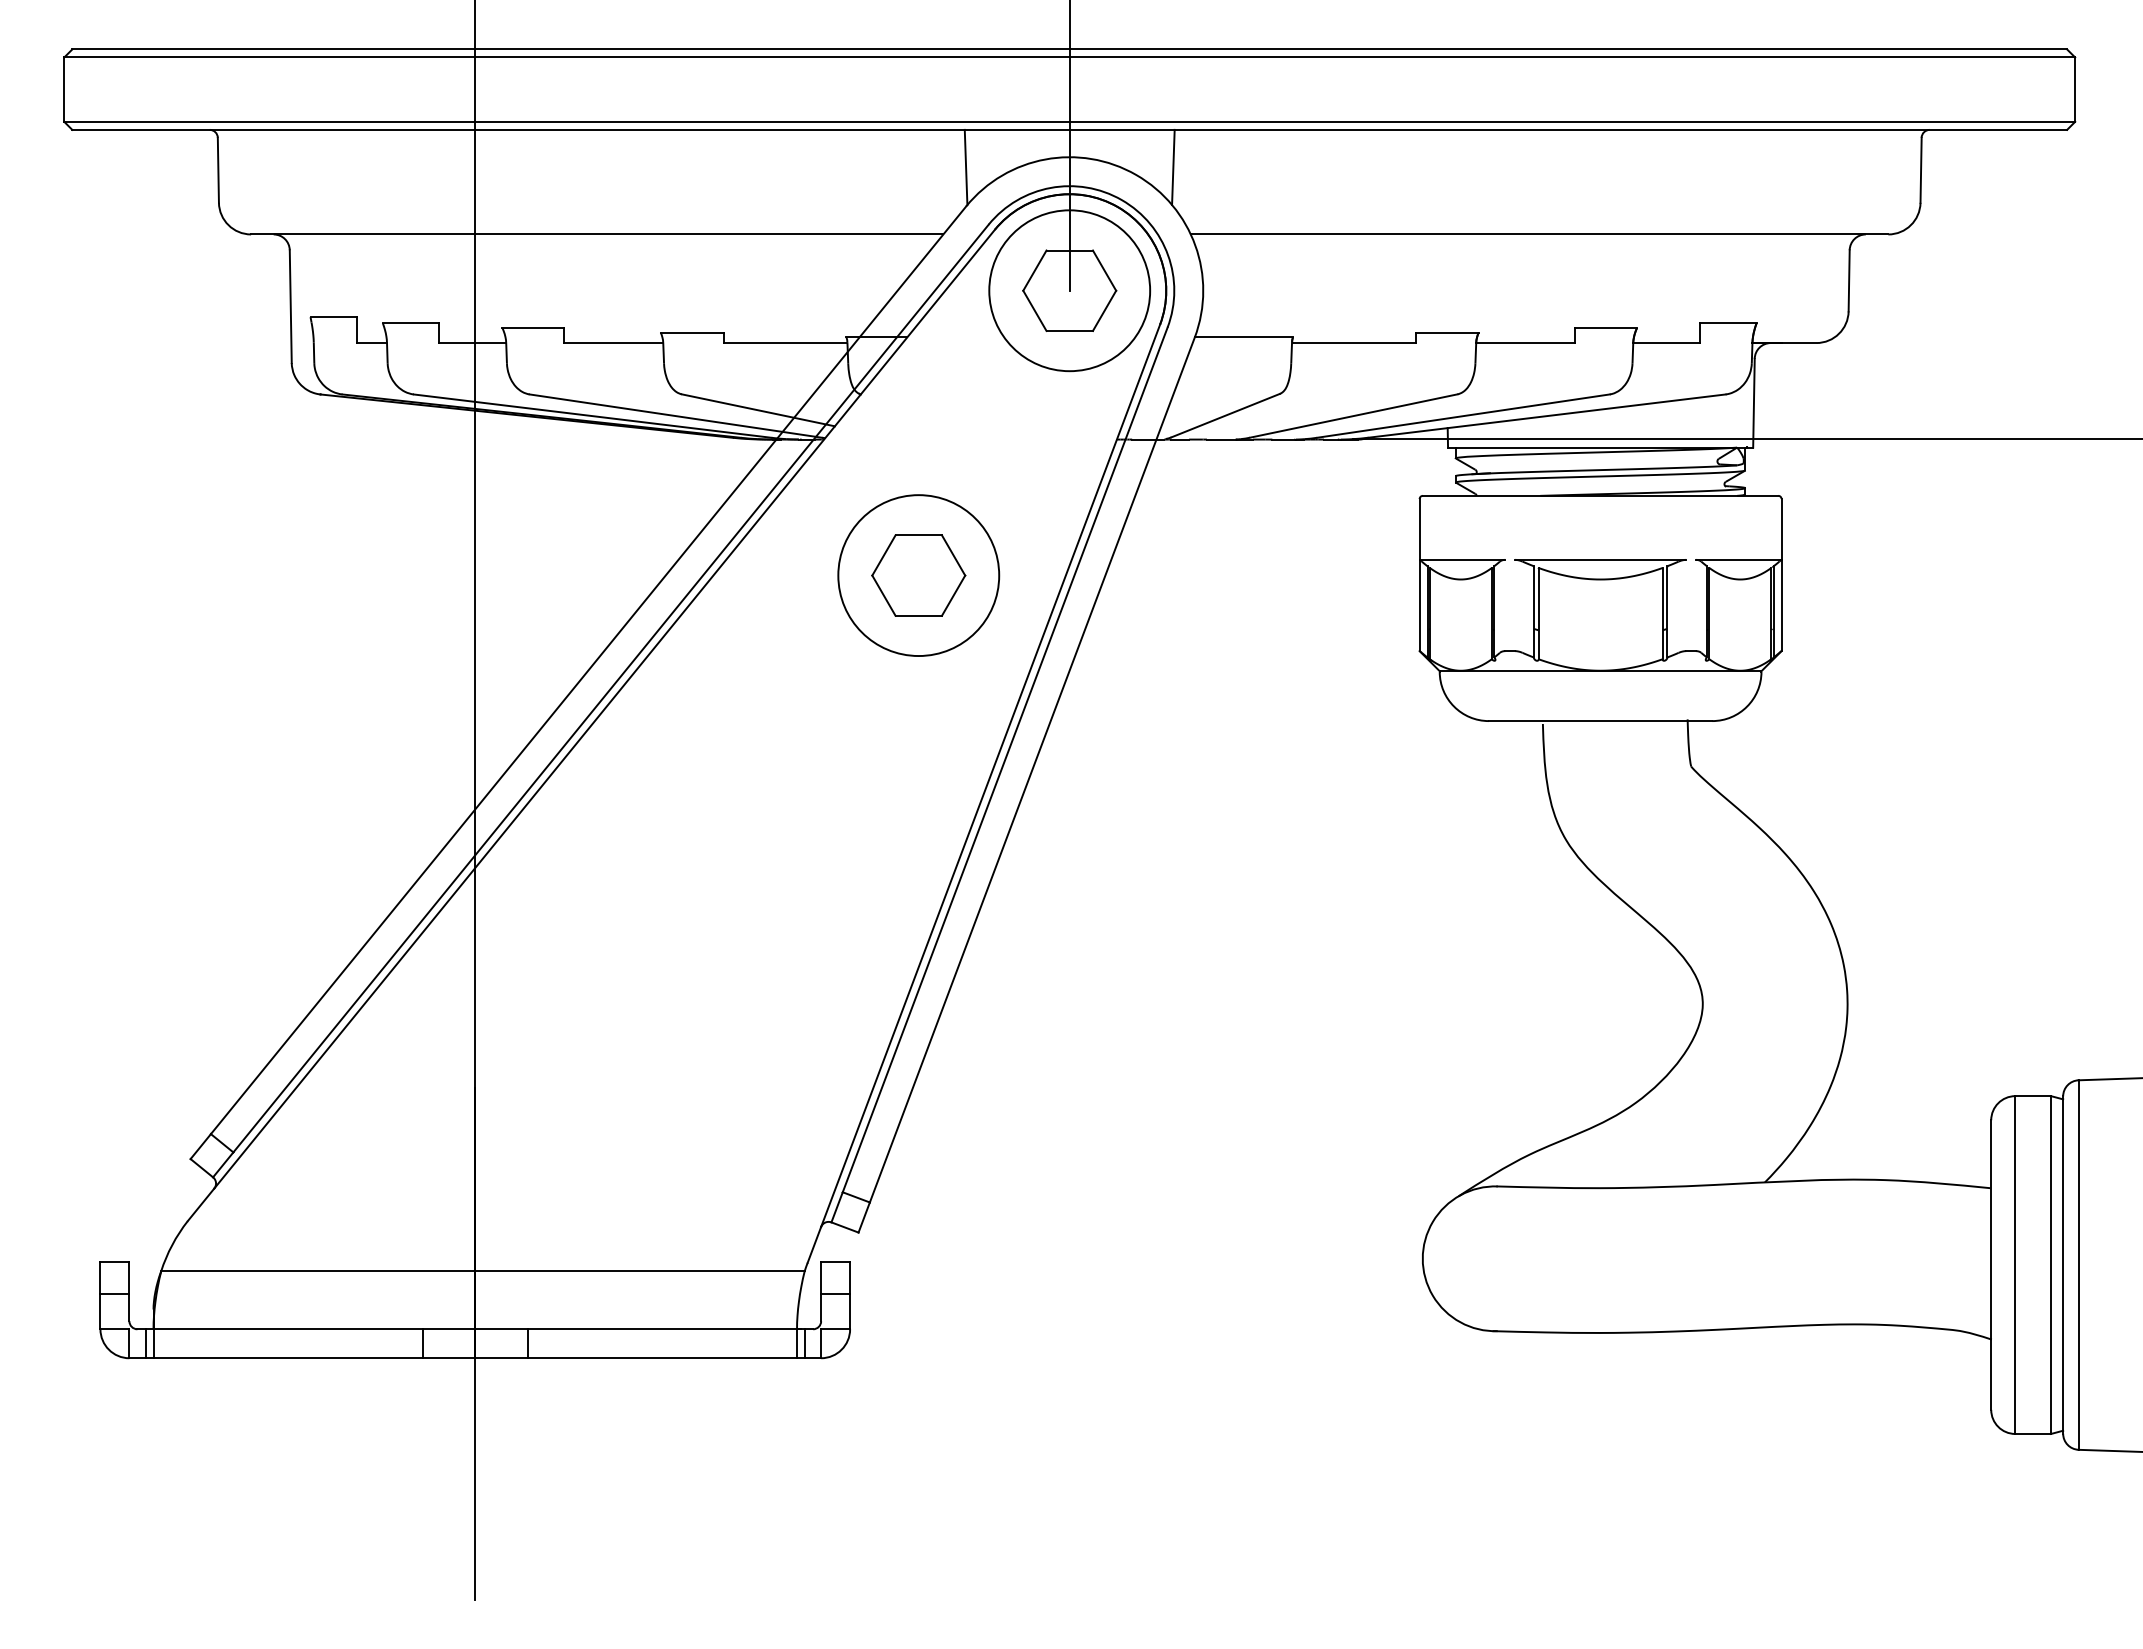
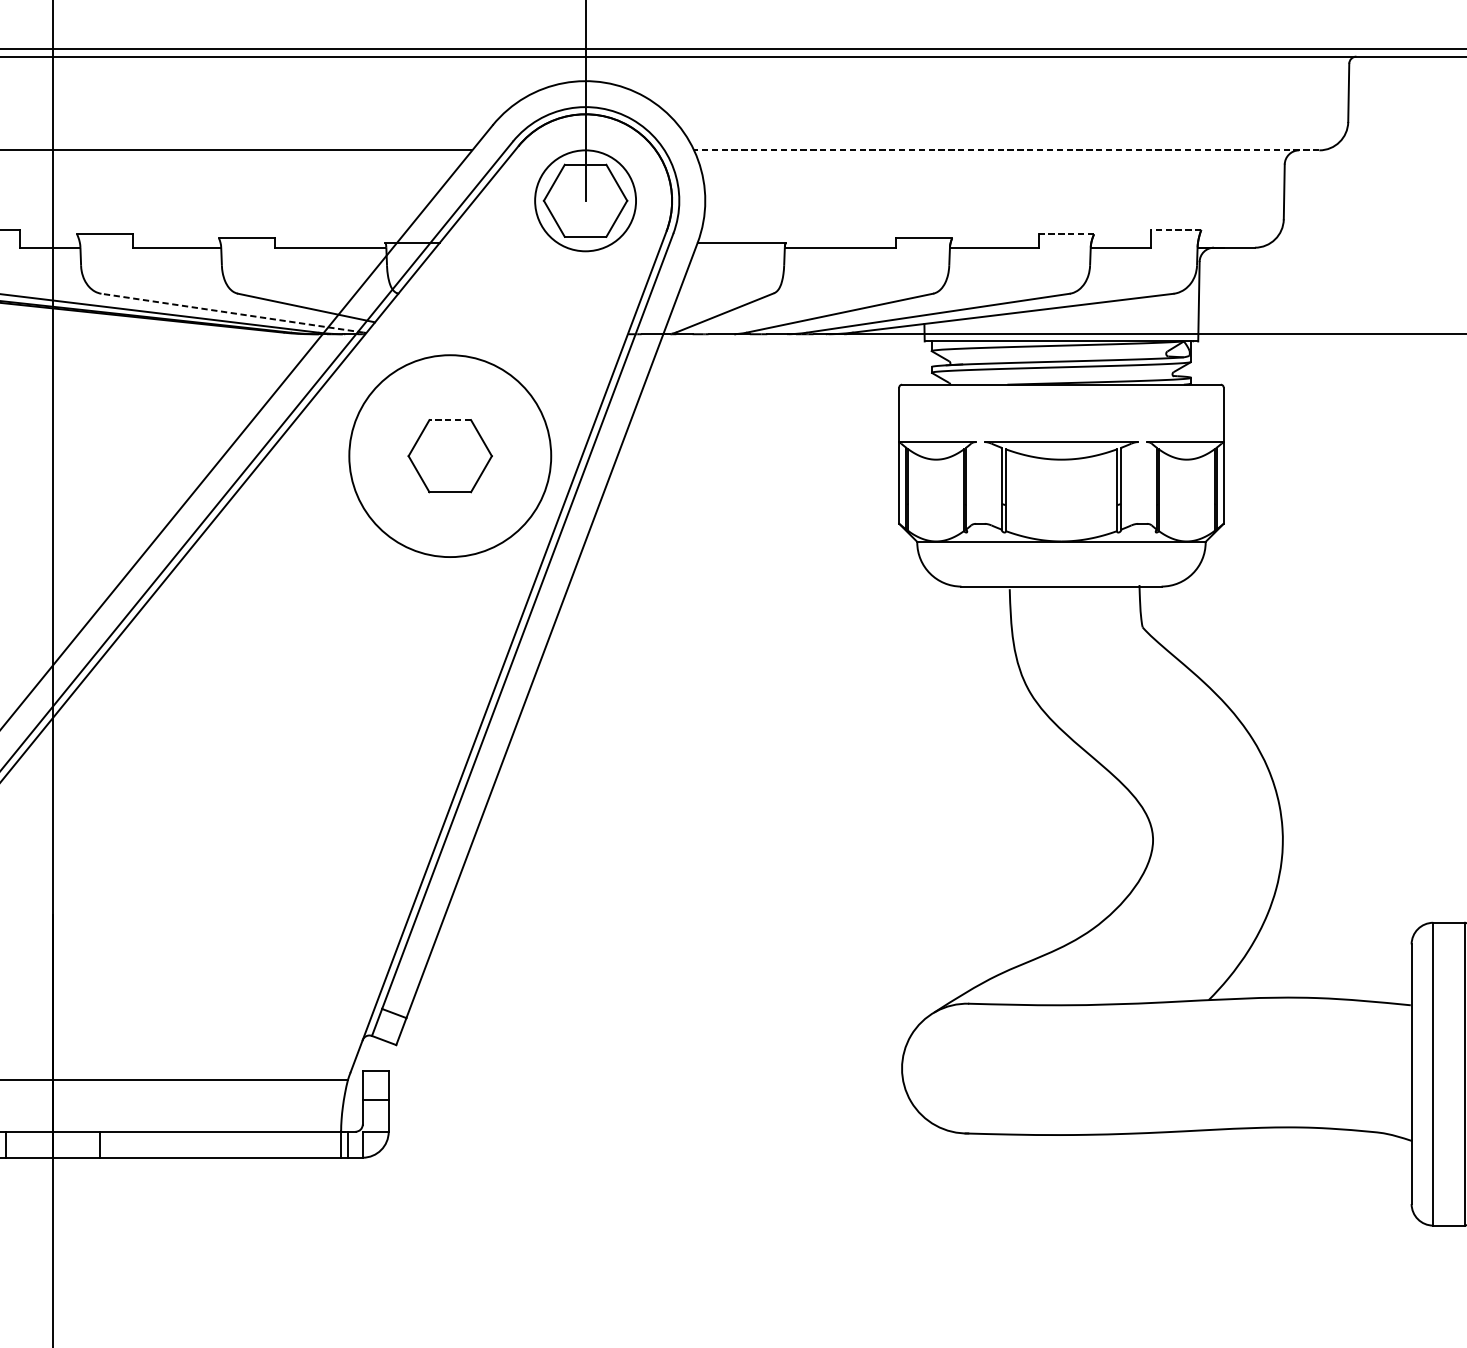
line: (965, 166) -> (492, 89), removed
line: (1173, 166) -> (678, 89), removed
line: (1539, 234) -> (1006, 150), solid -> dashed
circle: (1069, 290) -> (585, 200), size x0.7
line: (1727, 323) -> (1175, 230), solid -> dashed
line: (1606, 328) -> (1066, 234), solid -> dashed
line: (675, 416) -> (232, 313), solid -> dashed
line: (918, 535) -> (450, 420), solid -> dashed
circle: (918, 575) -> (450, 456), size x1.4

